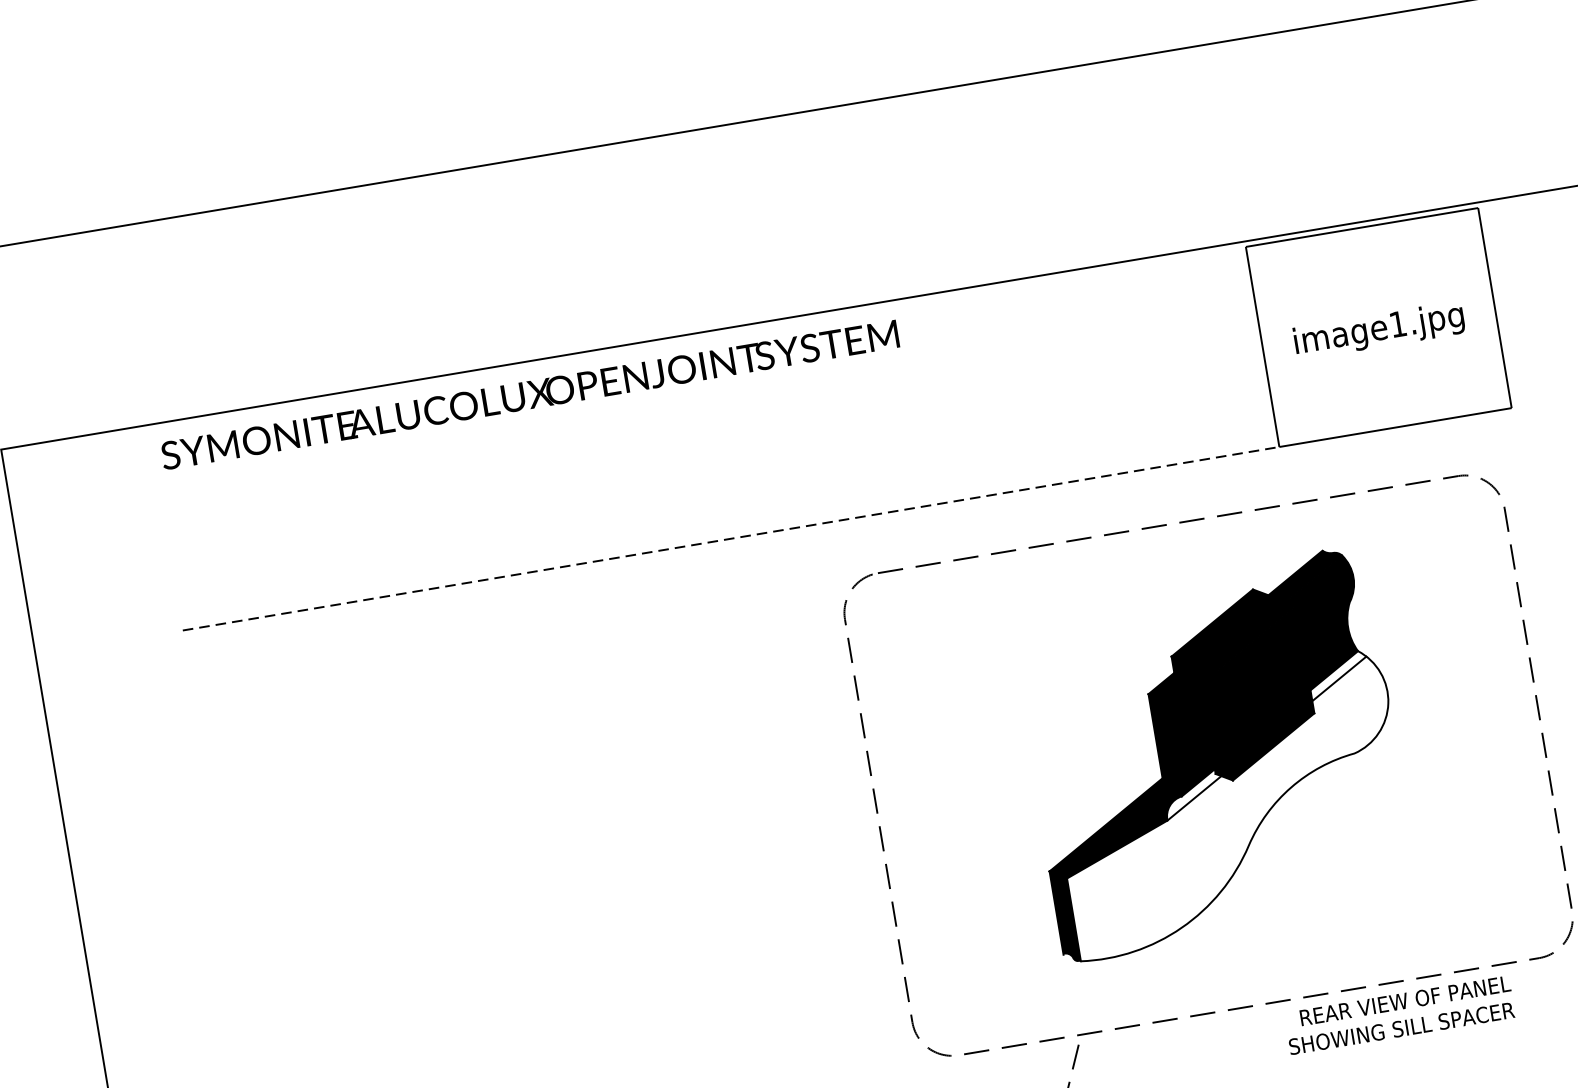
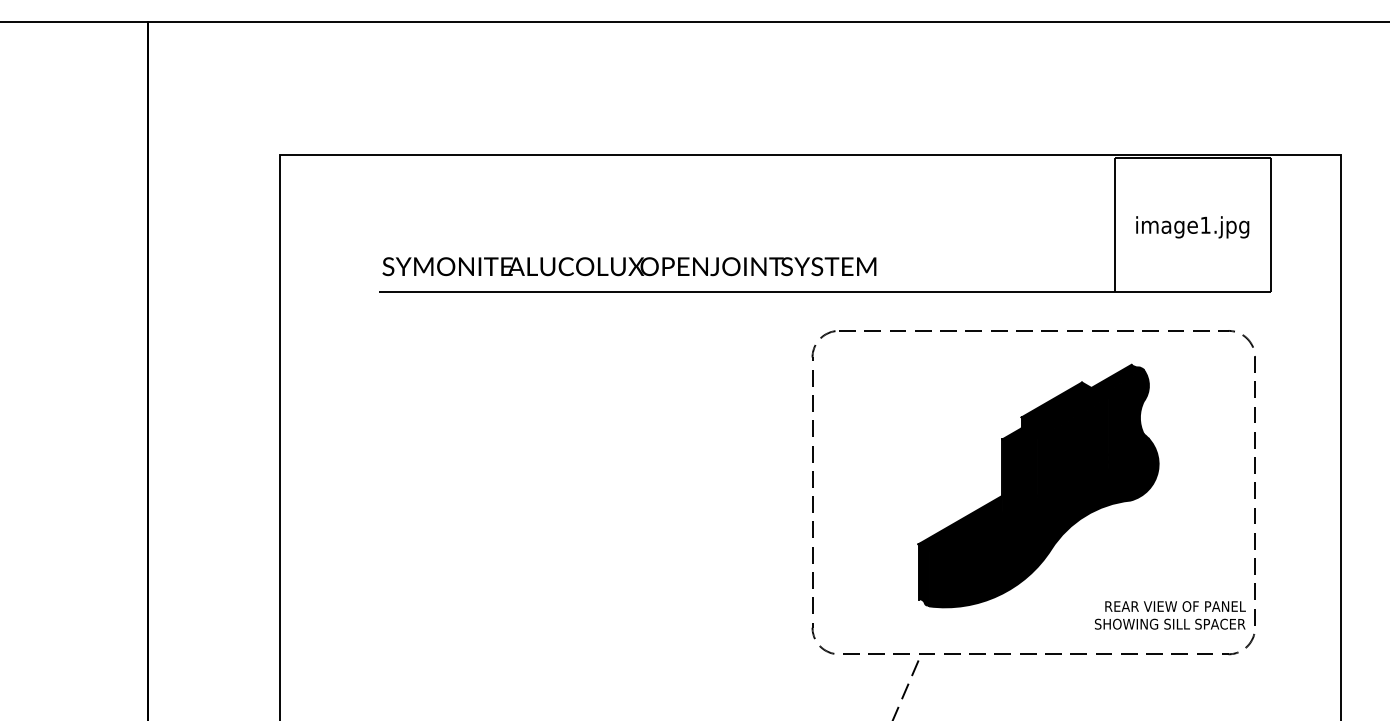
text: (529, 394) -> (629, 266), moved
line: (731, 538) -> (747, 292), dashed -> solid
fill: (1230, 804) -> (1043, 520), added
text: (1400, 1015) -> (1170, 615), moved

